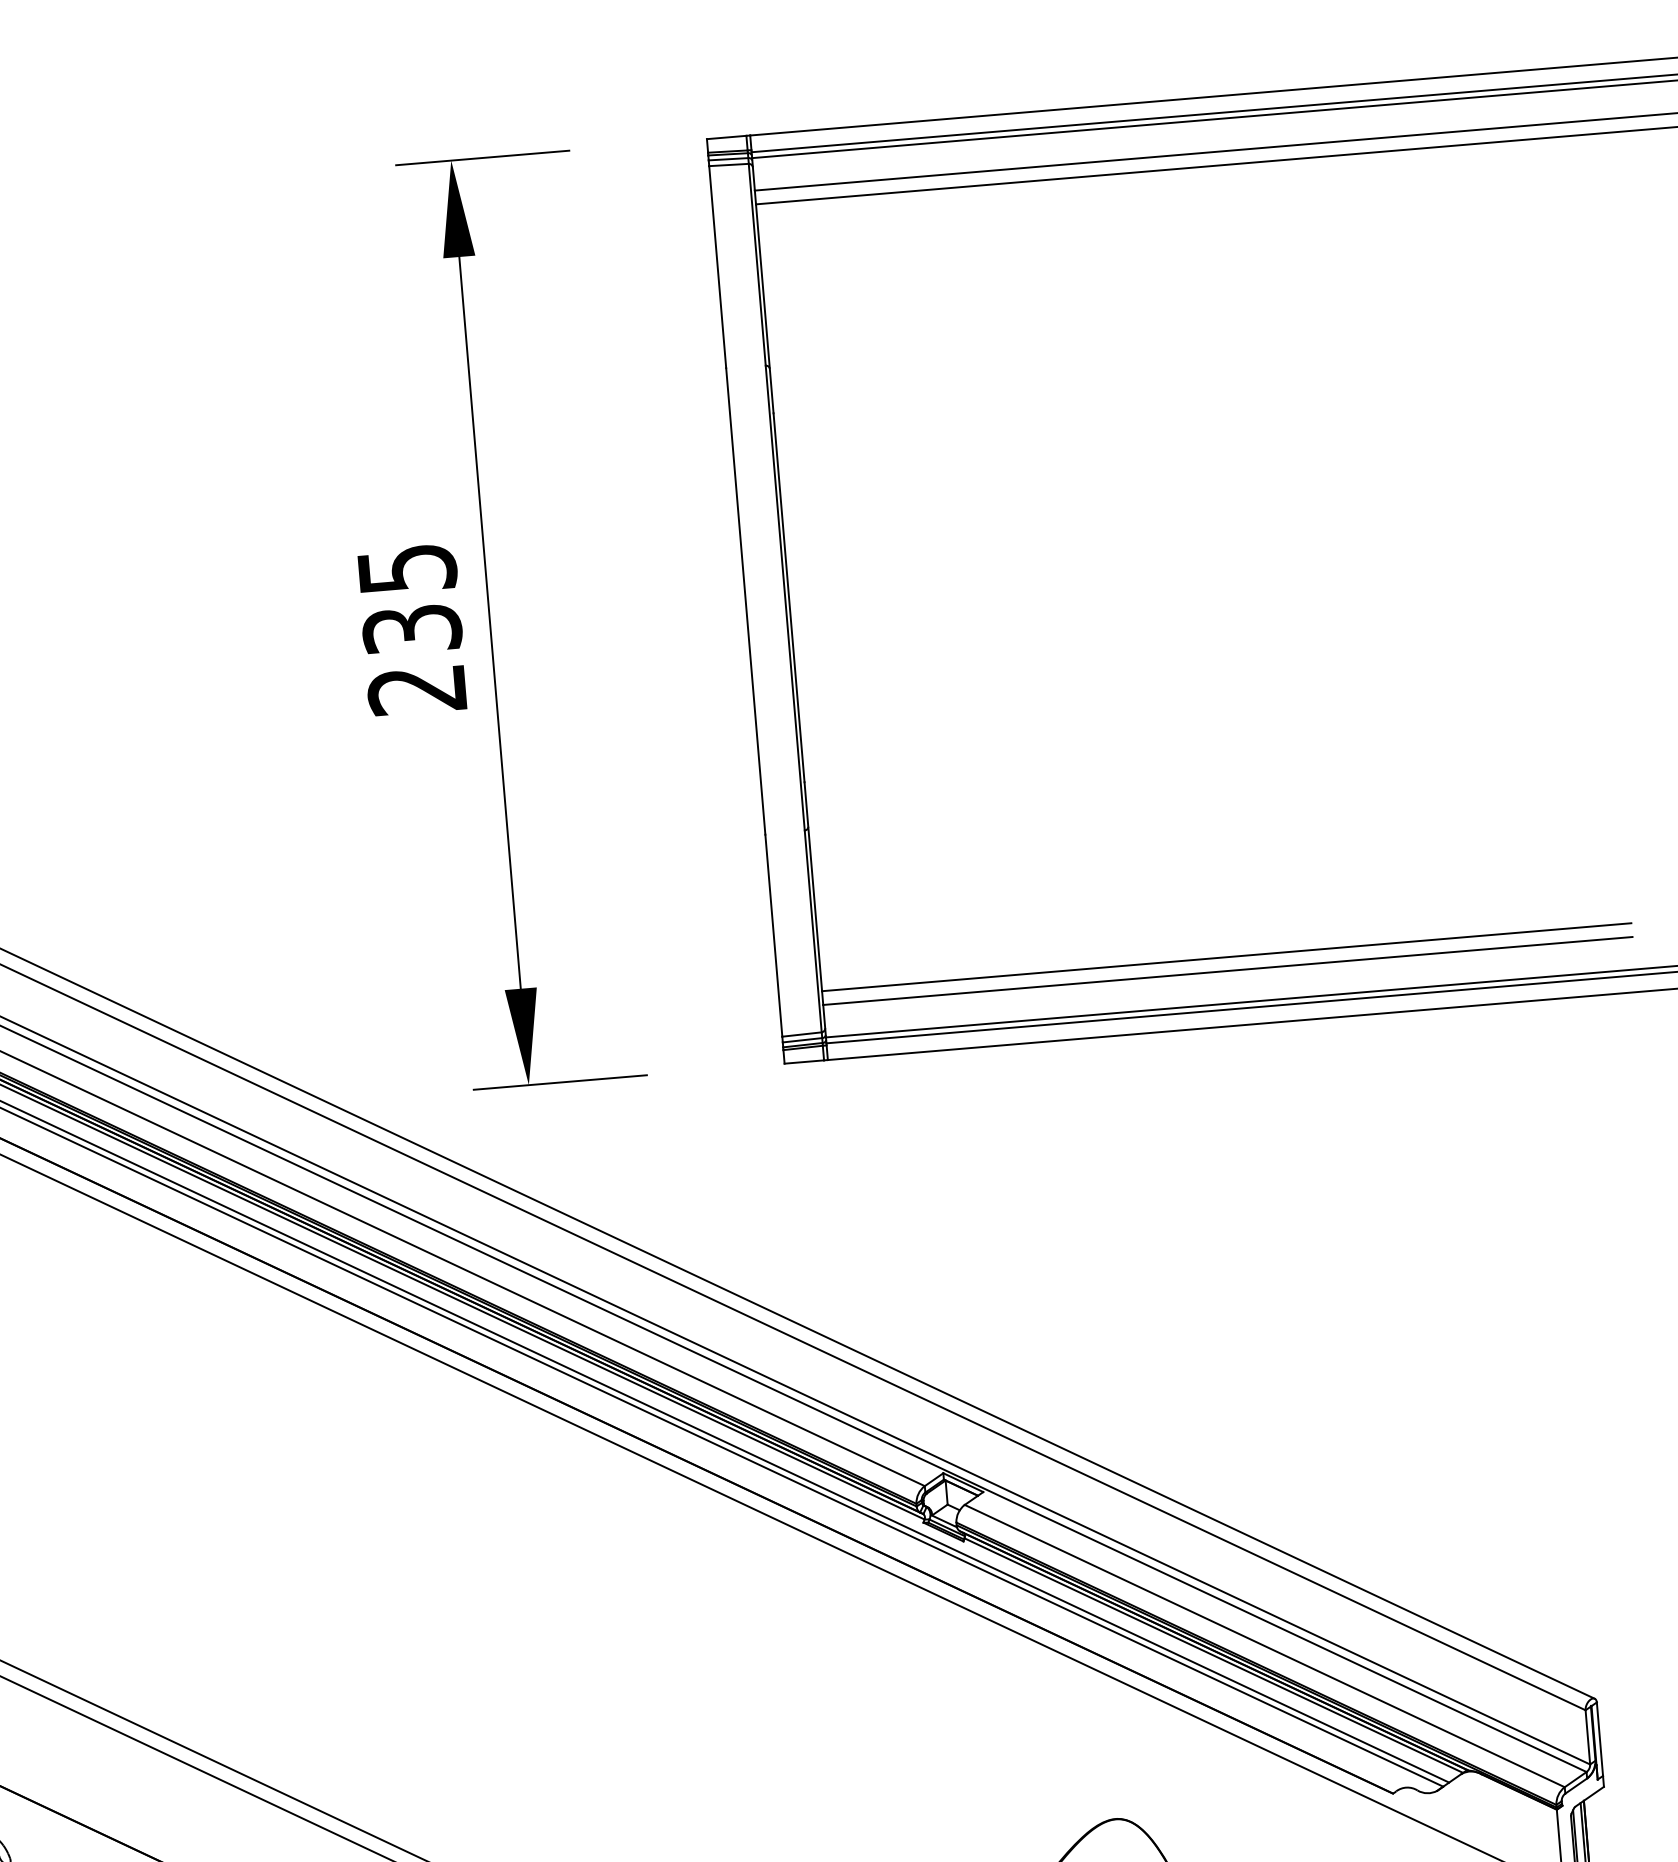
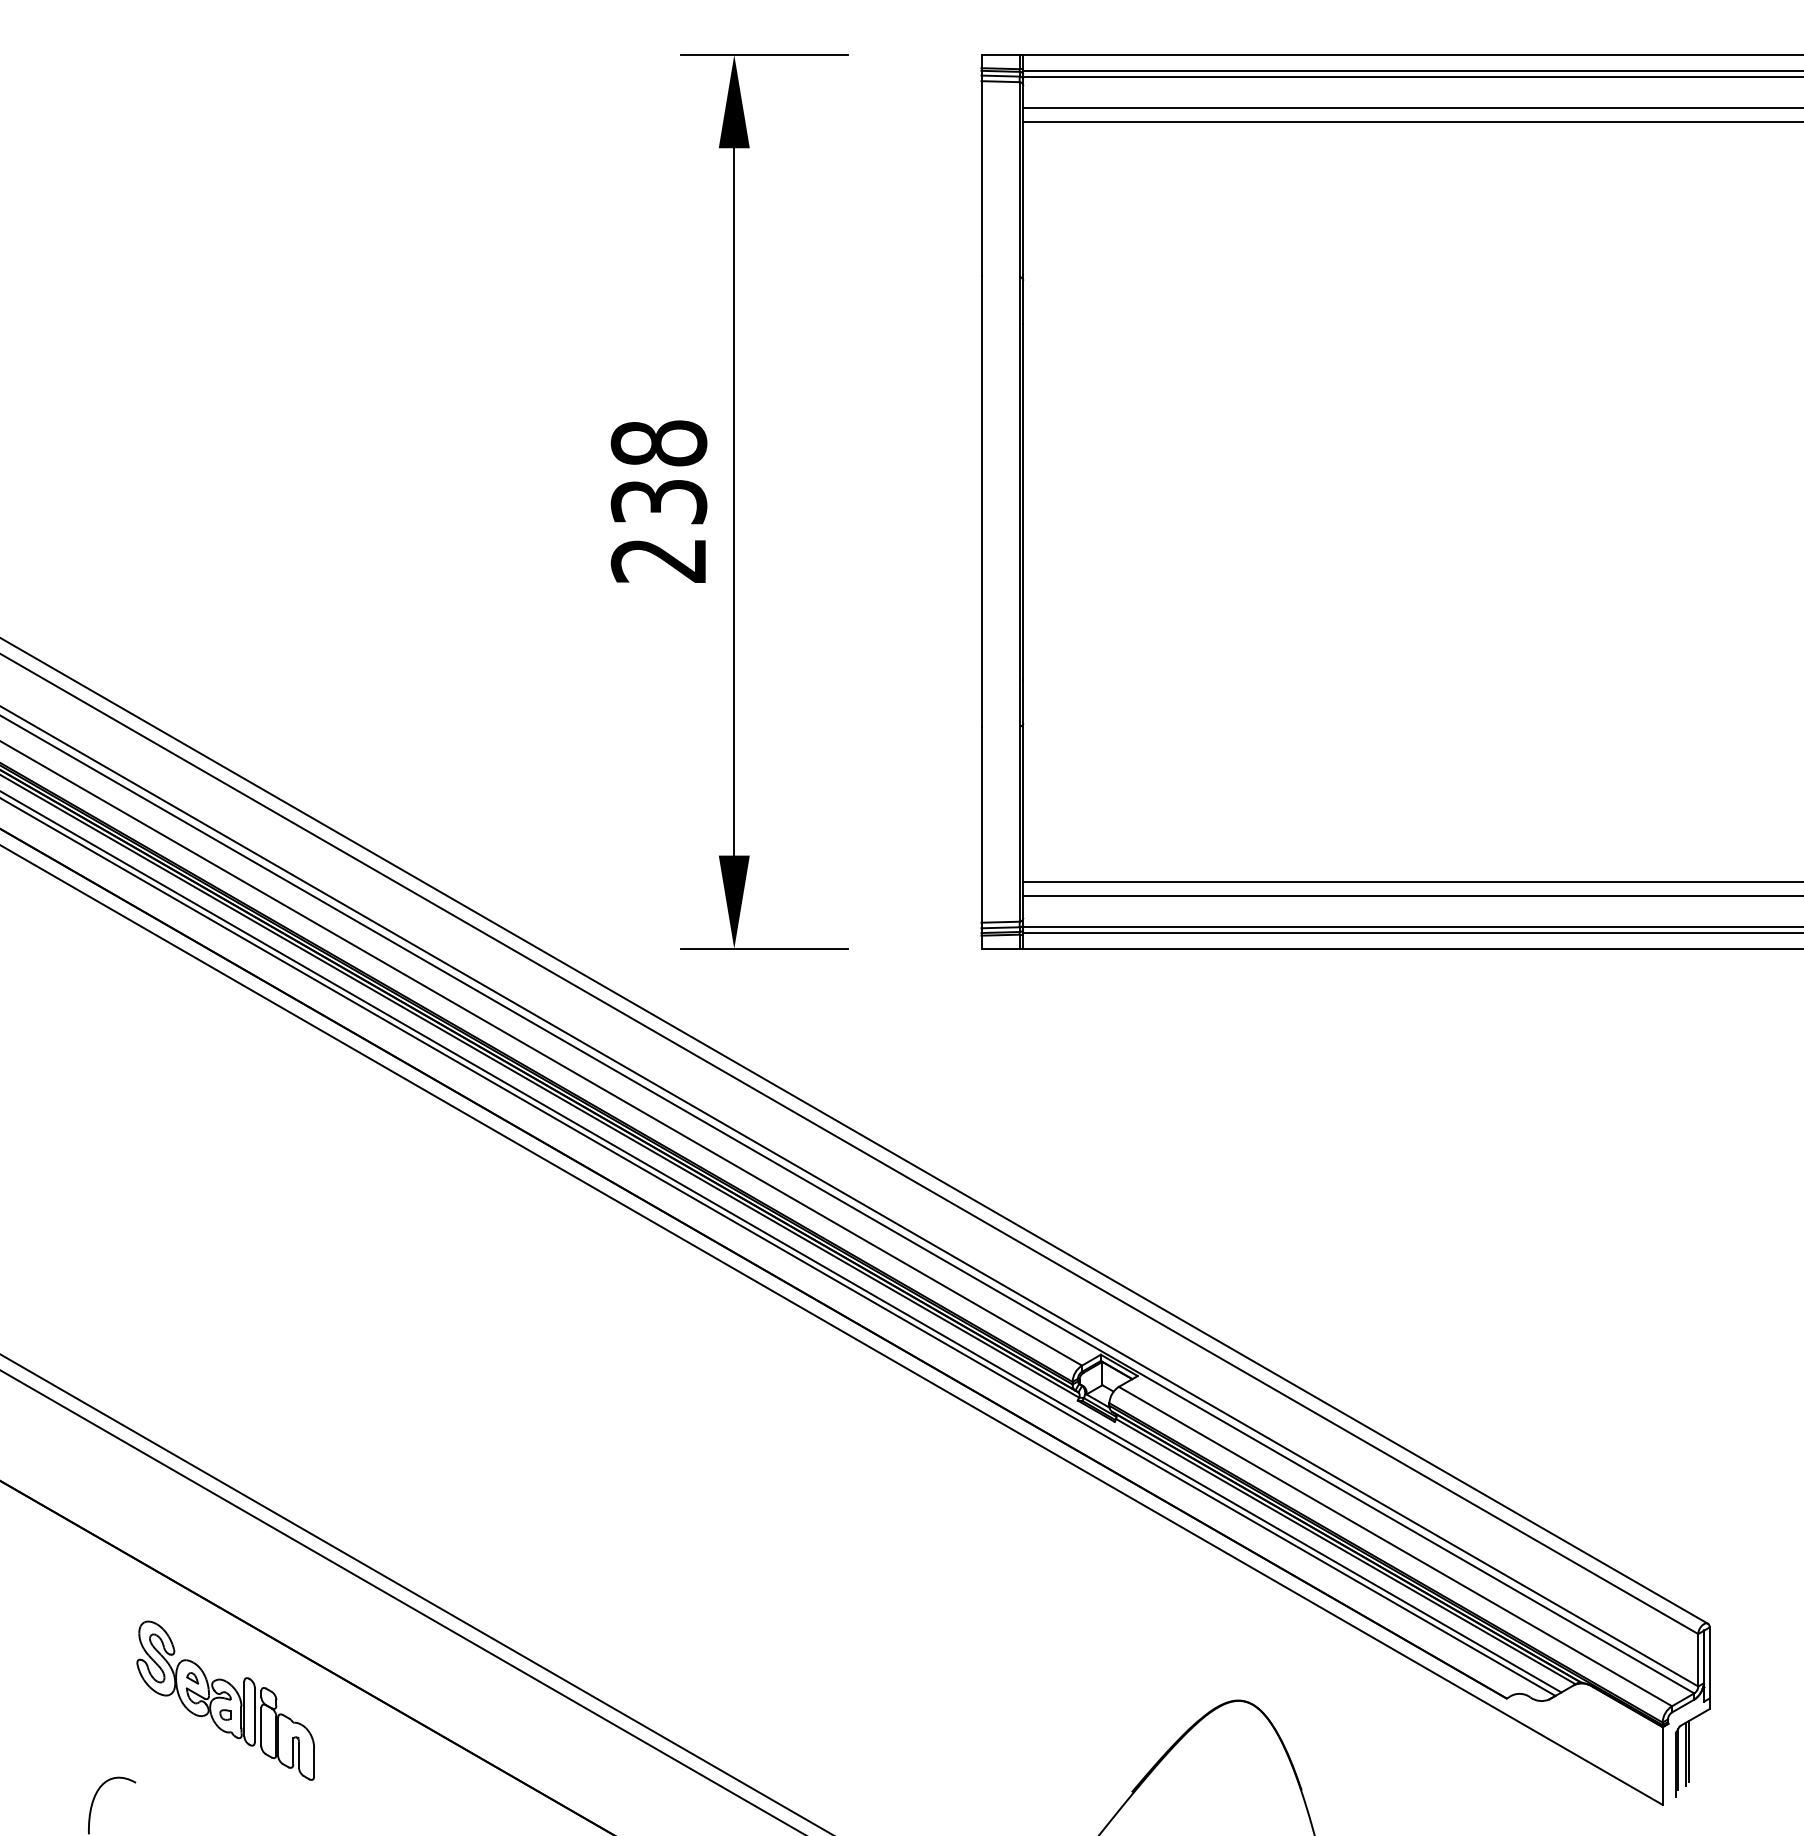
text: (406, 569) -> (658, 443), 235 -> 238

